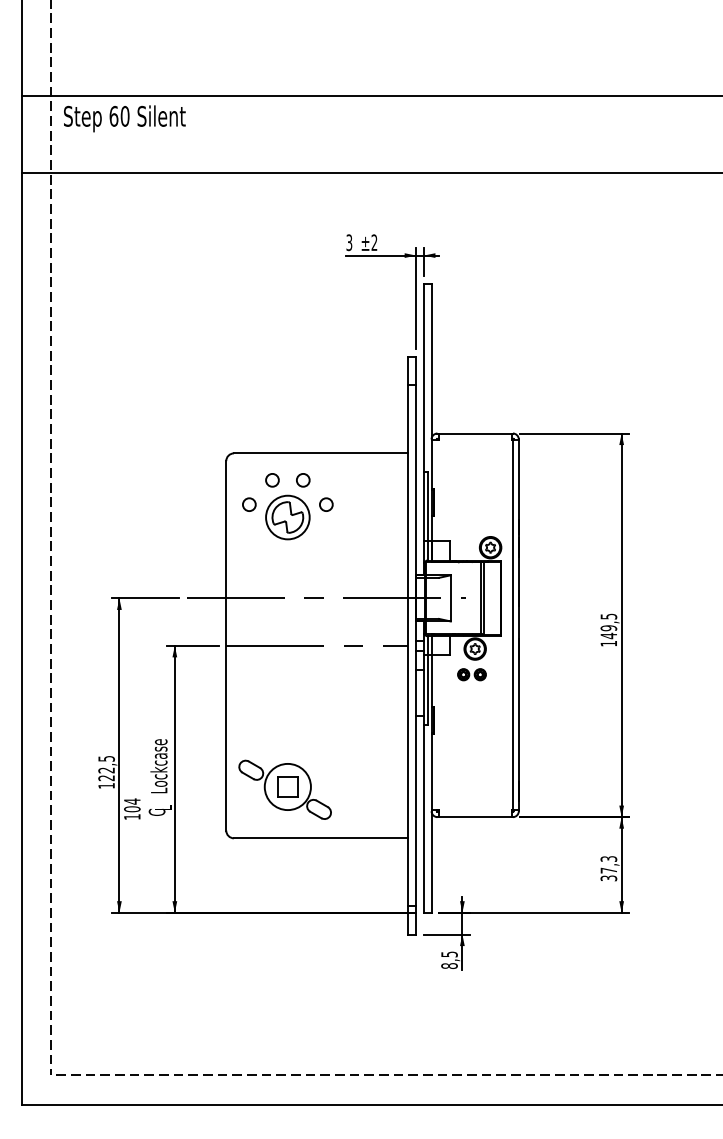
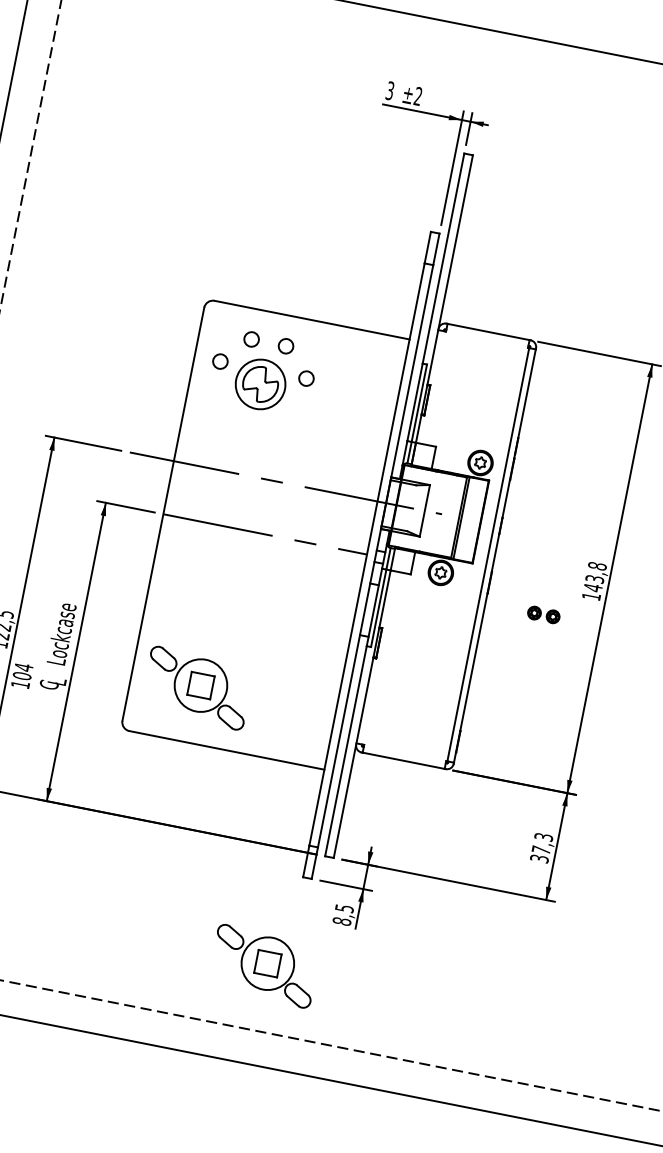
text: (608, 622) -> (595, 572), 149,5 -> 143,8
part: (471, 674) -> (543, 614), moved
part: (389, 1017) -> (263, 965), added

